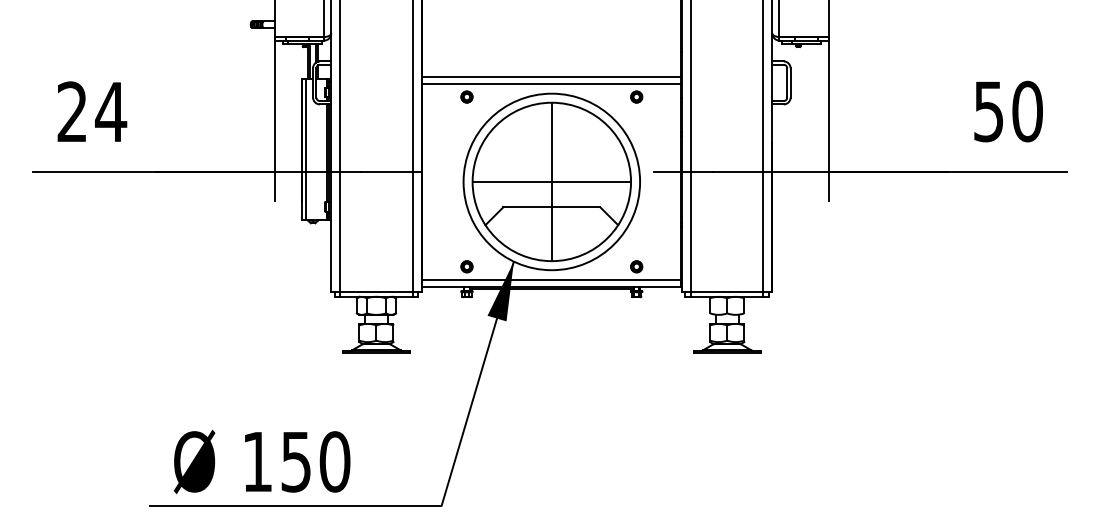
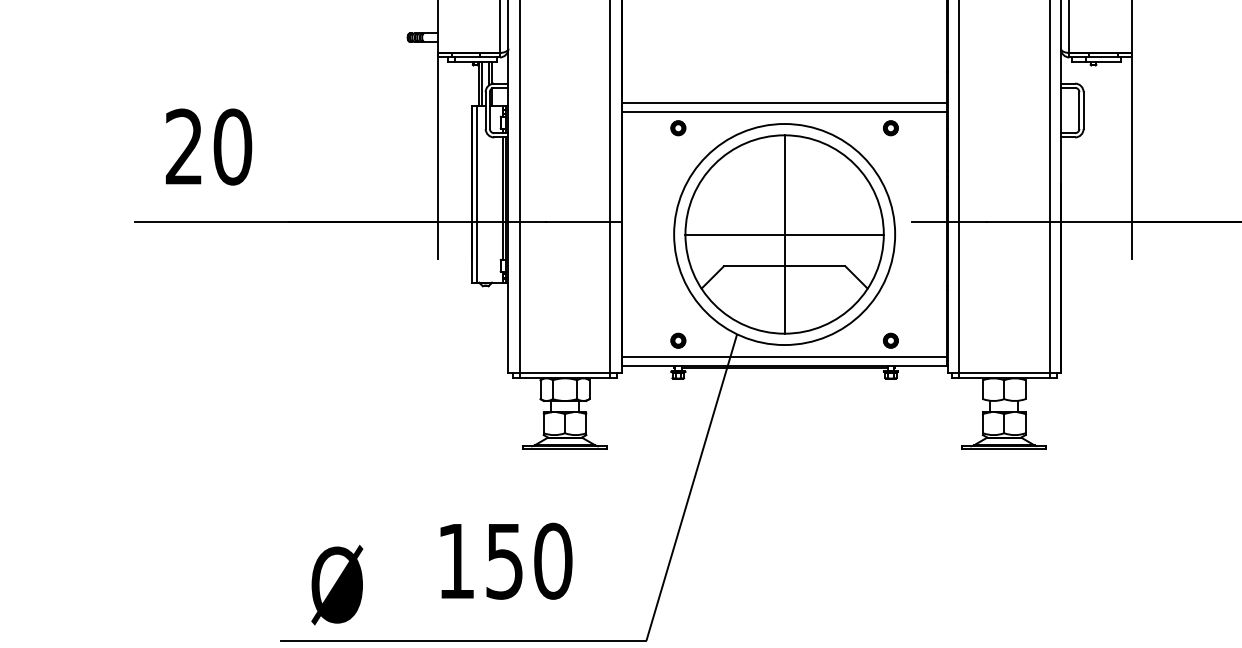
text: (111, 111) -> (233, 146), 24 -> 20
fill: (500, 291) -> (720, 371), removed
text: (297, 461) -> (506, 560), moved

